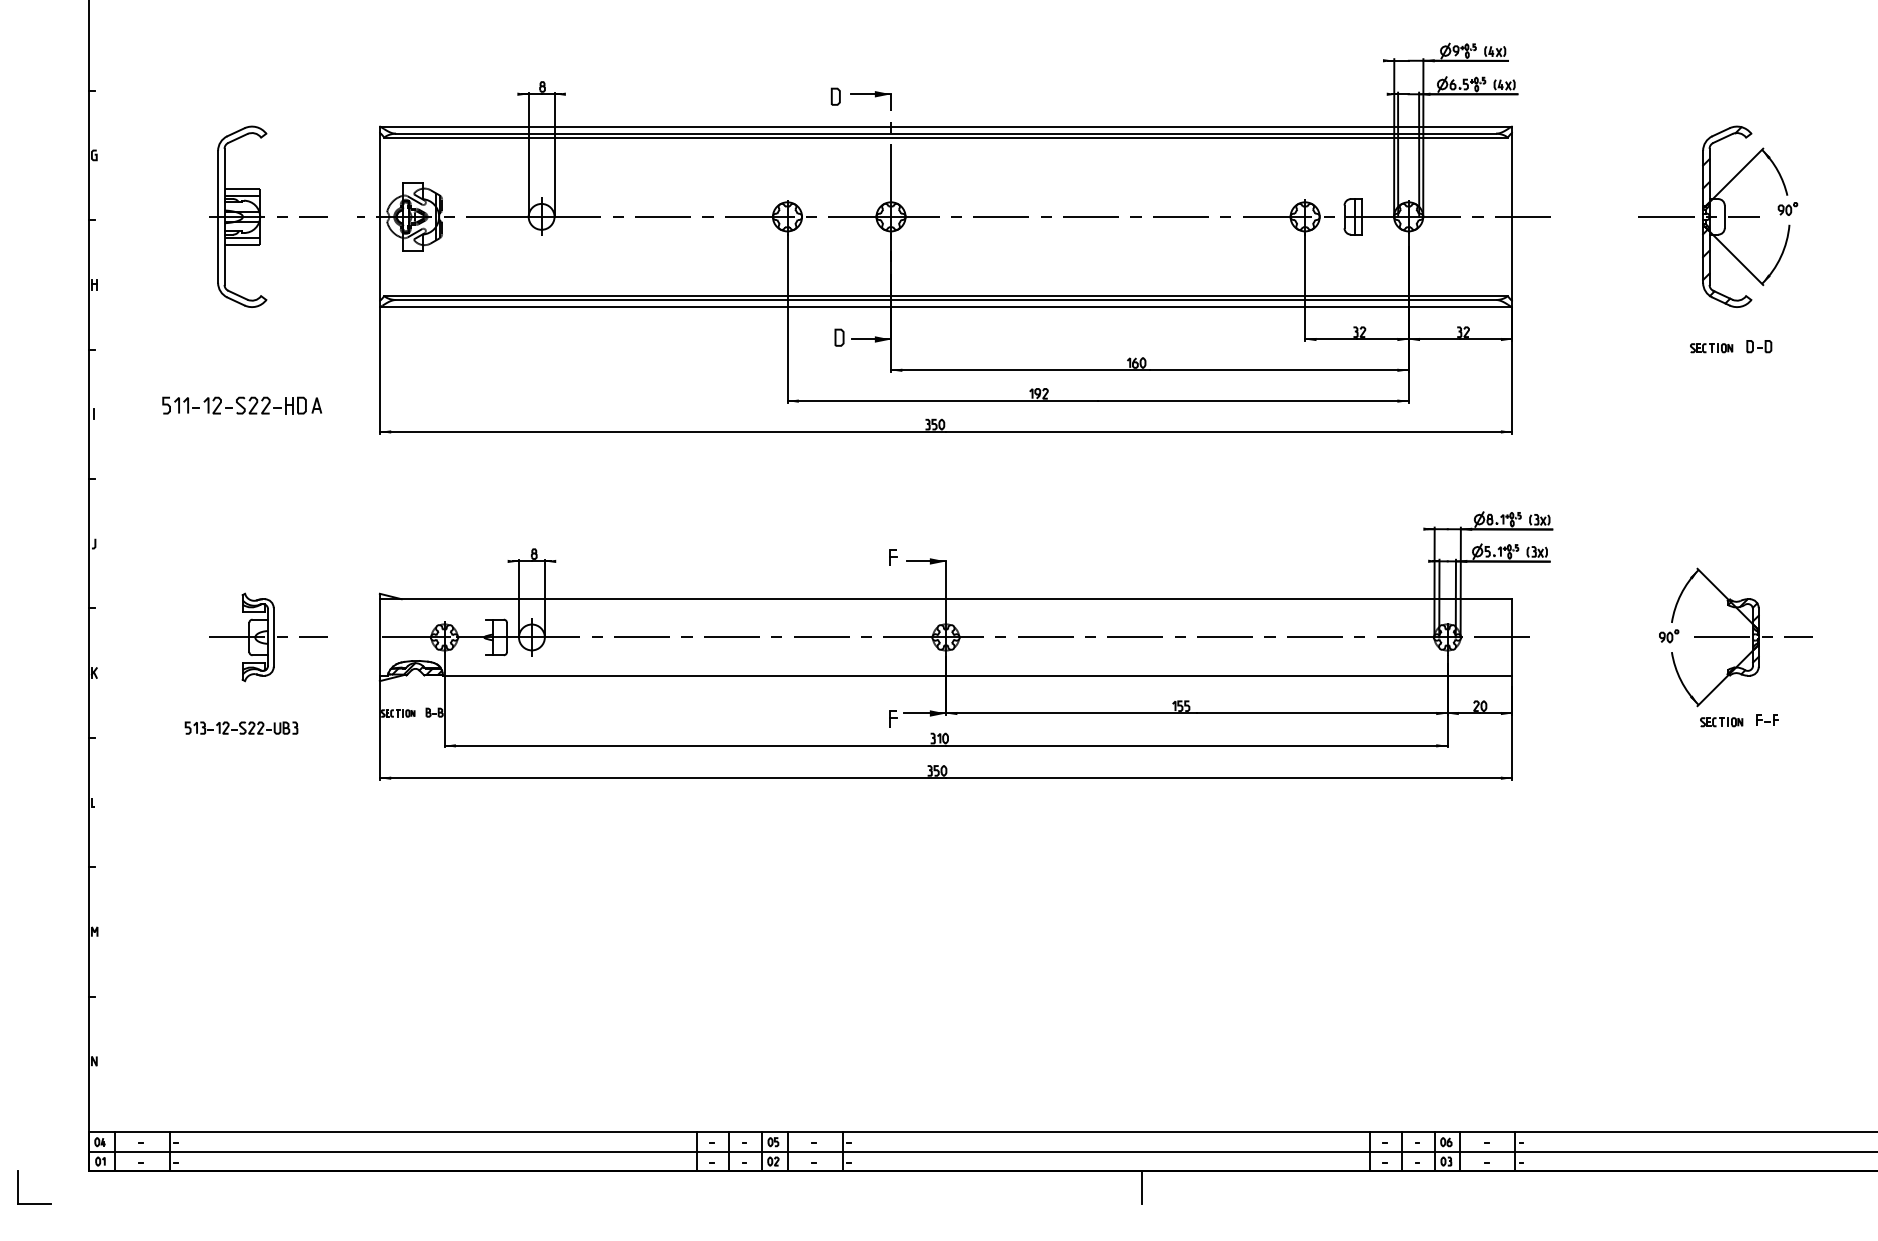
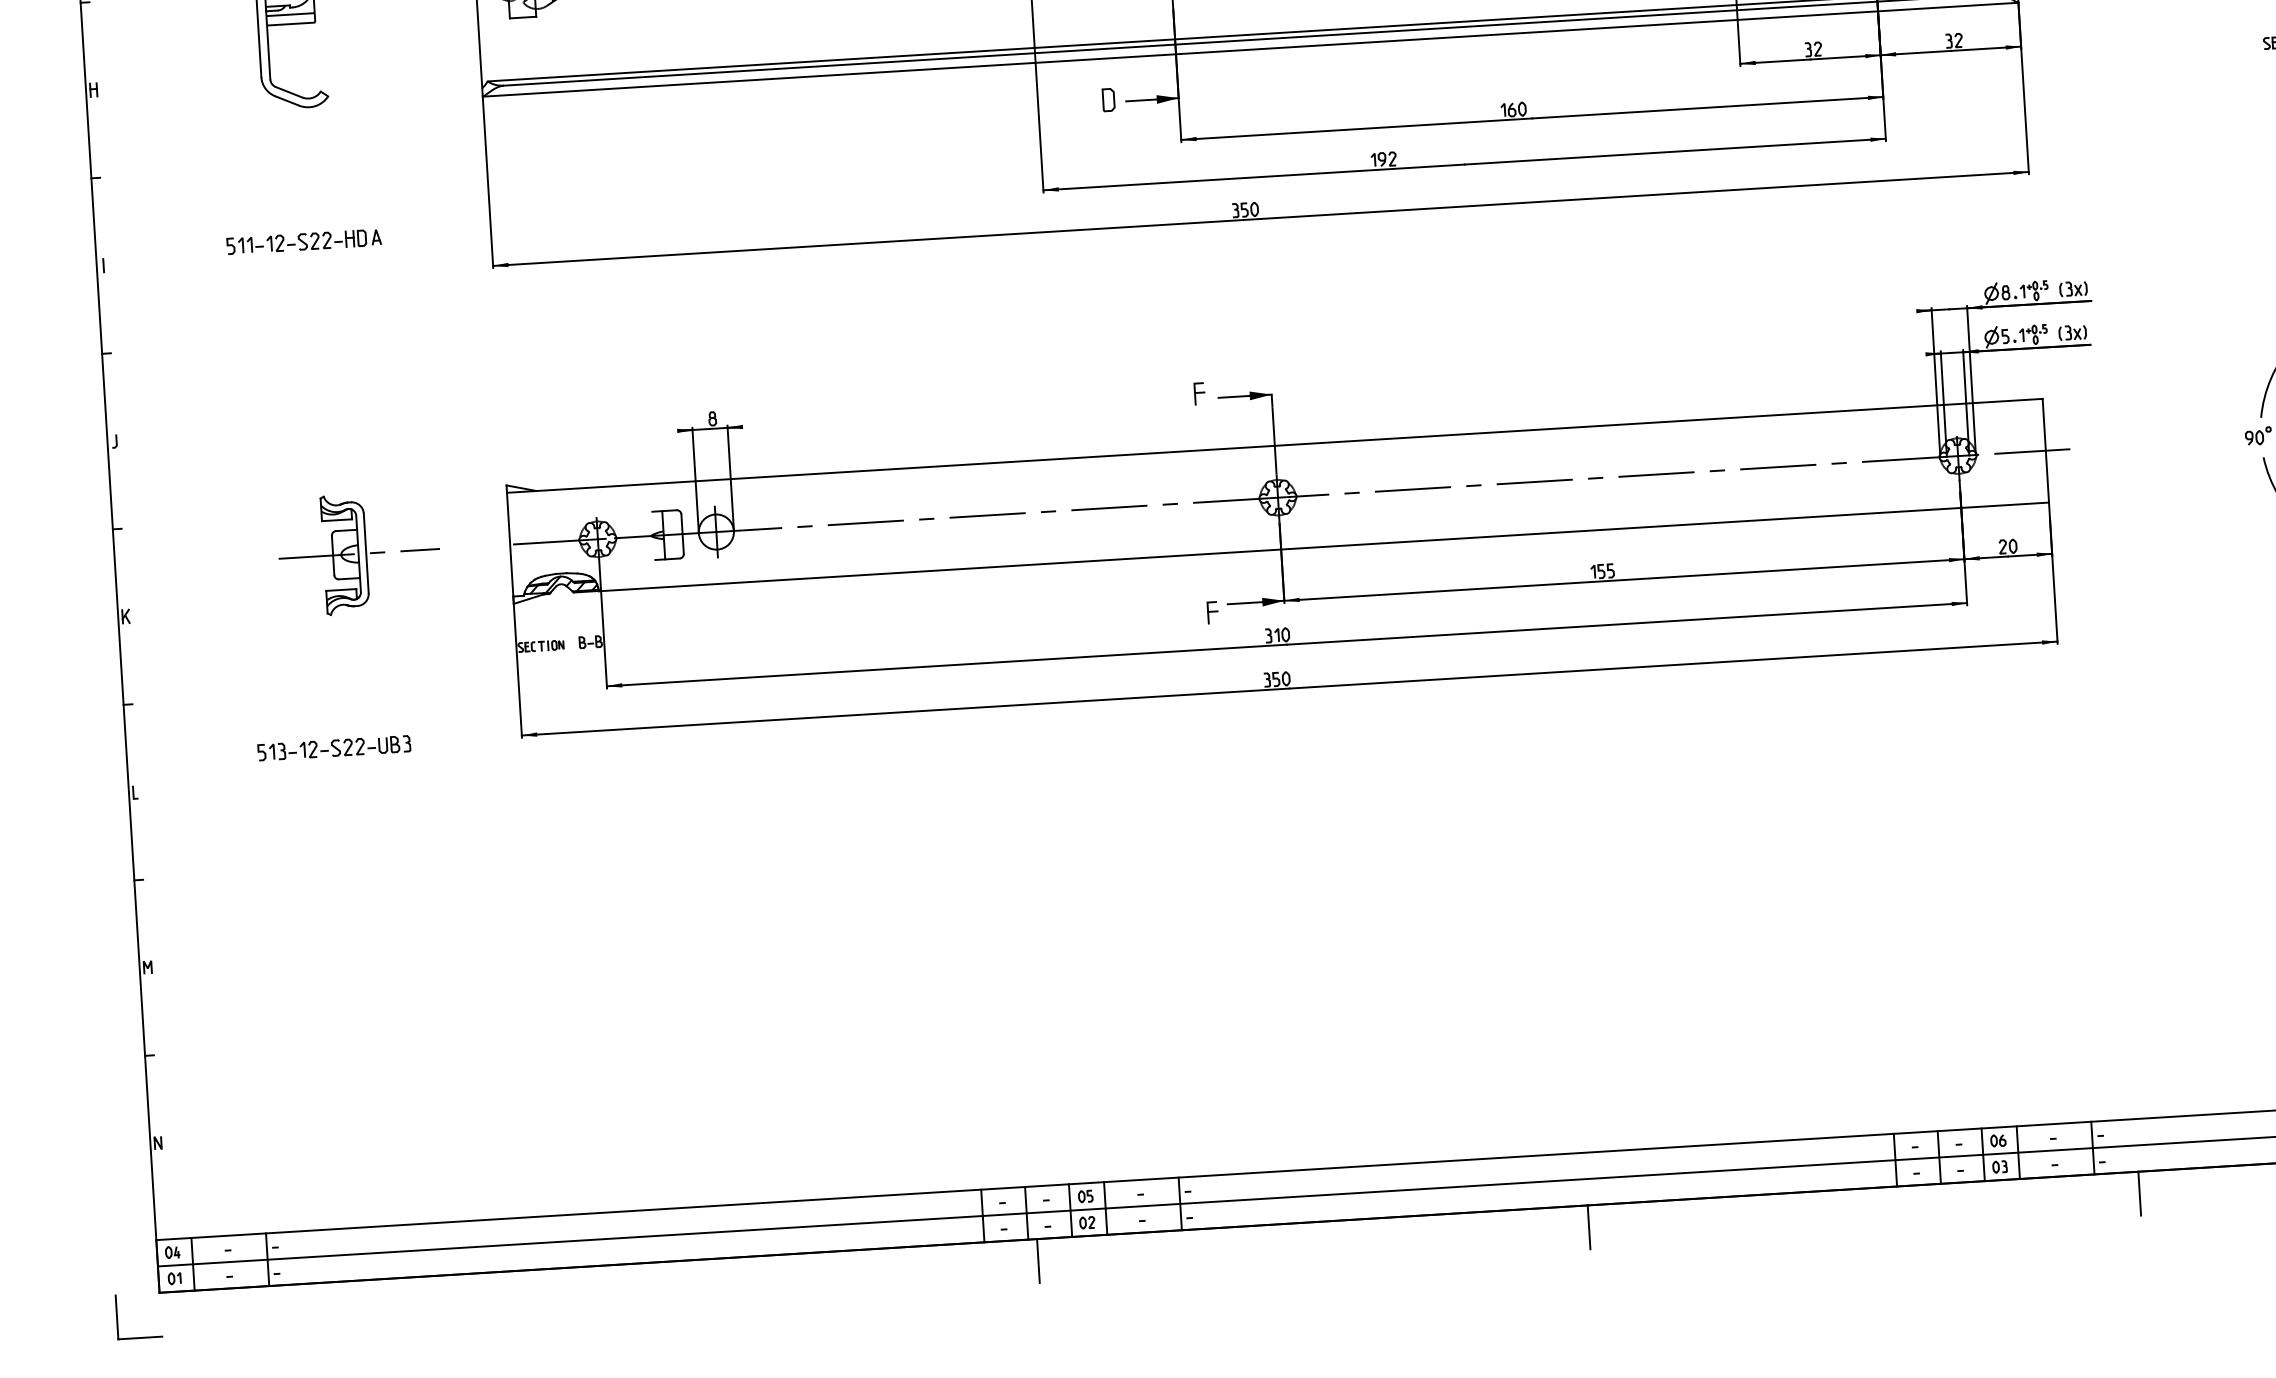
part: (241, 405) -> (303, 241), size x0.71
part: (241, 727) -> (334, 747), moved
part: (18, 1187) -> (117, 1317), moved
line: (735, 1187) -> (1038, 1261), added
line: (1547, 1187) -> (2139, 1193), added

